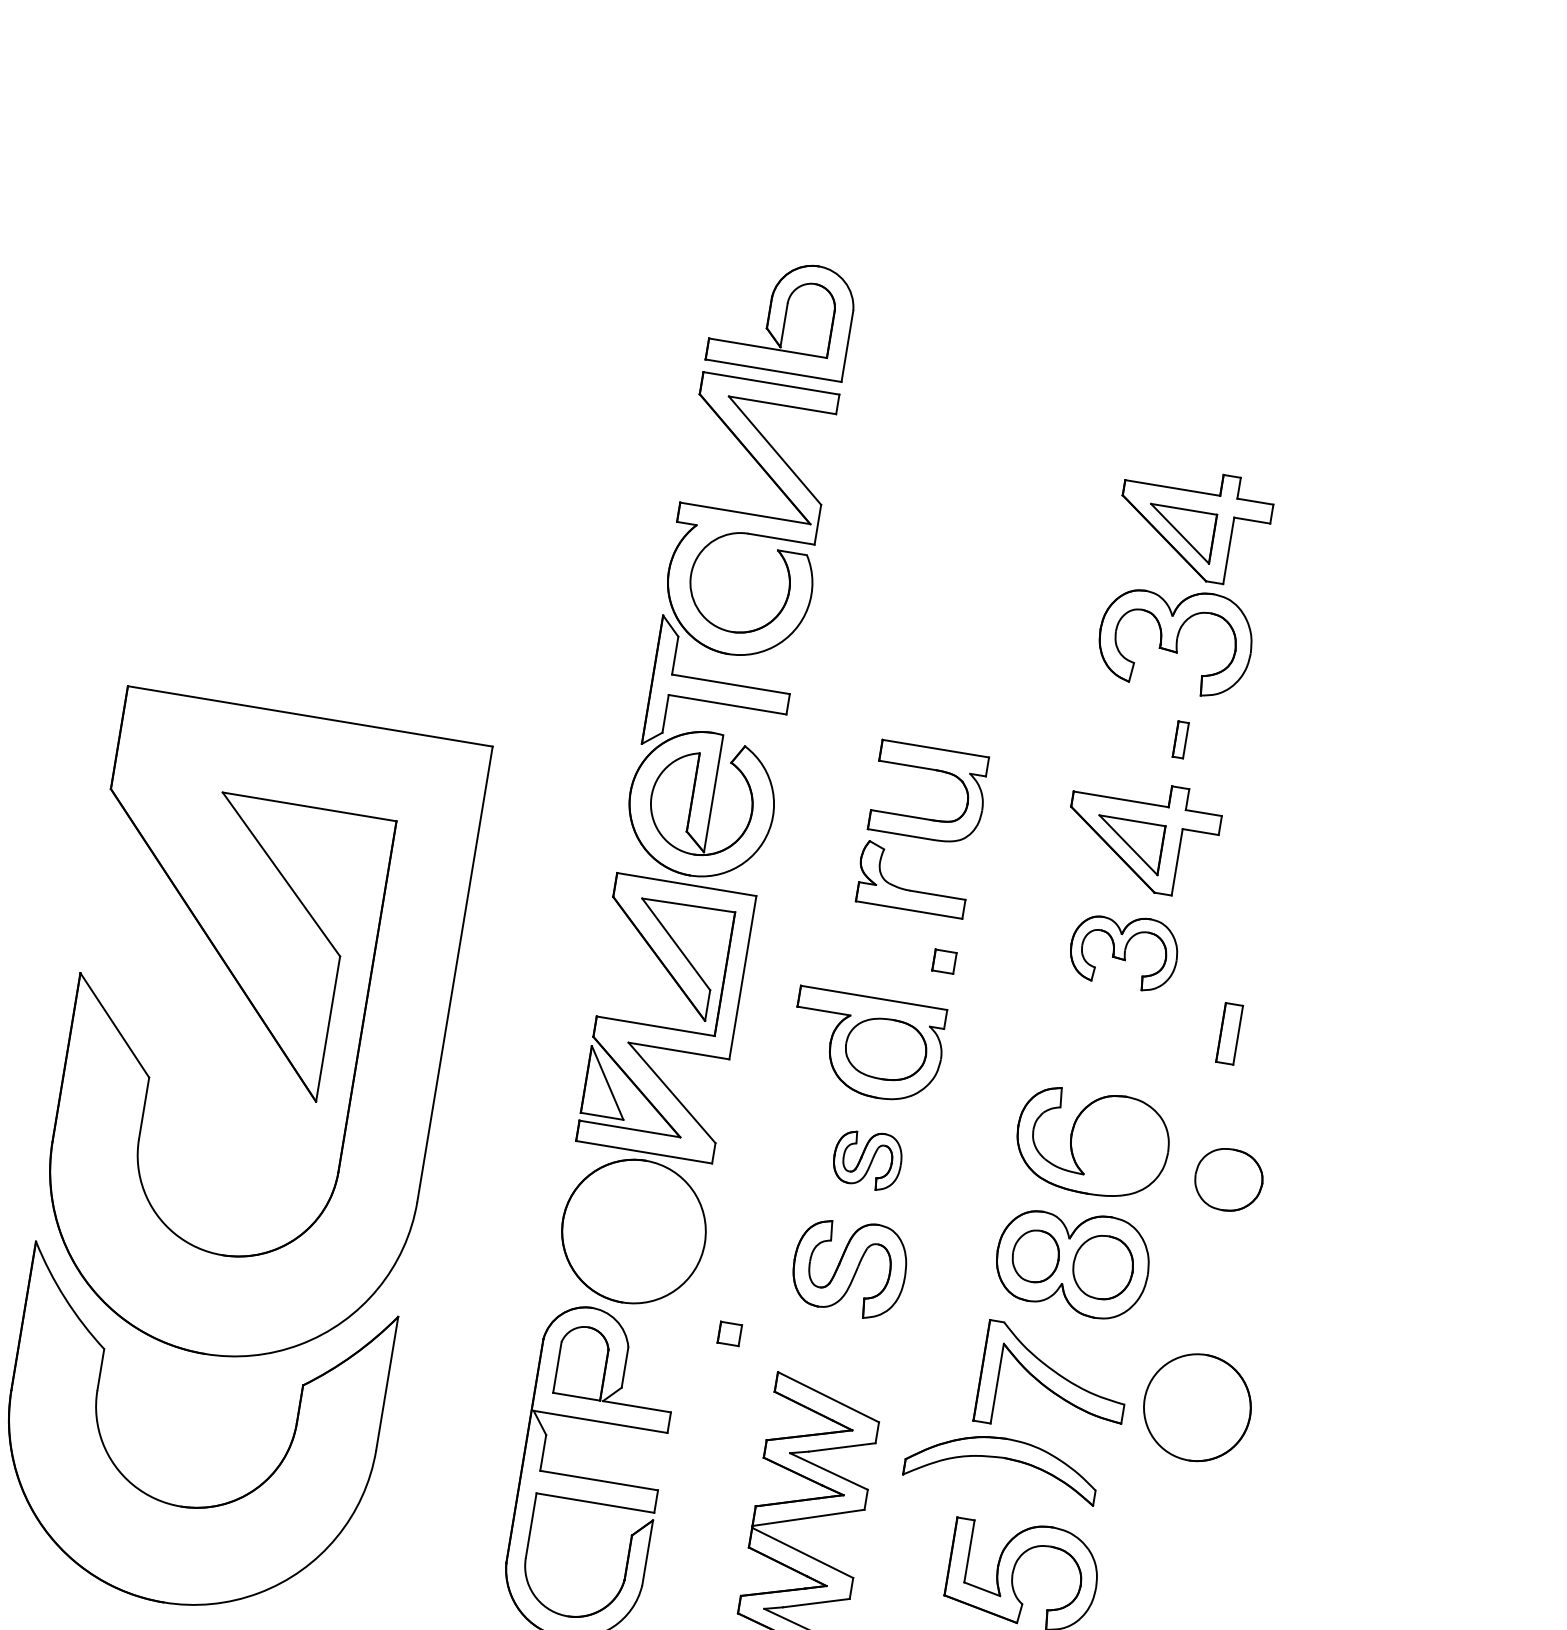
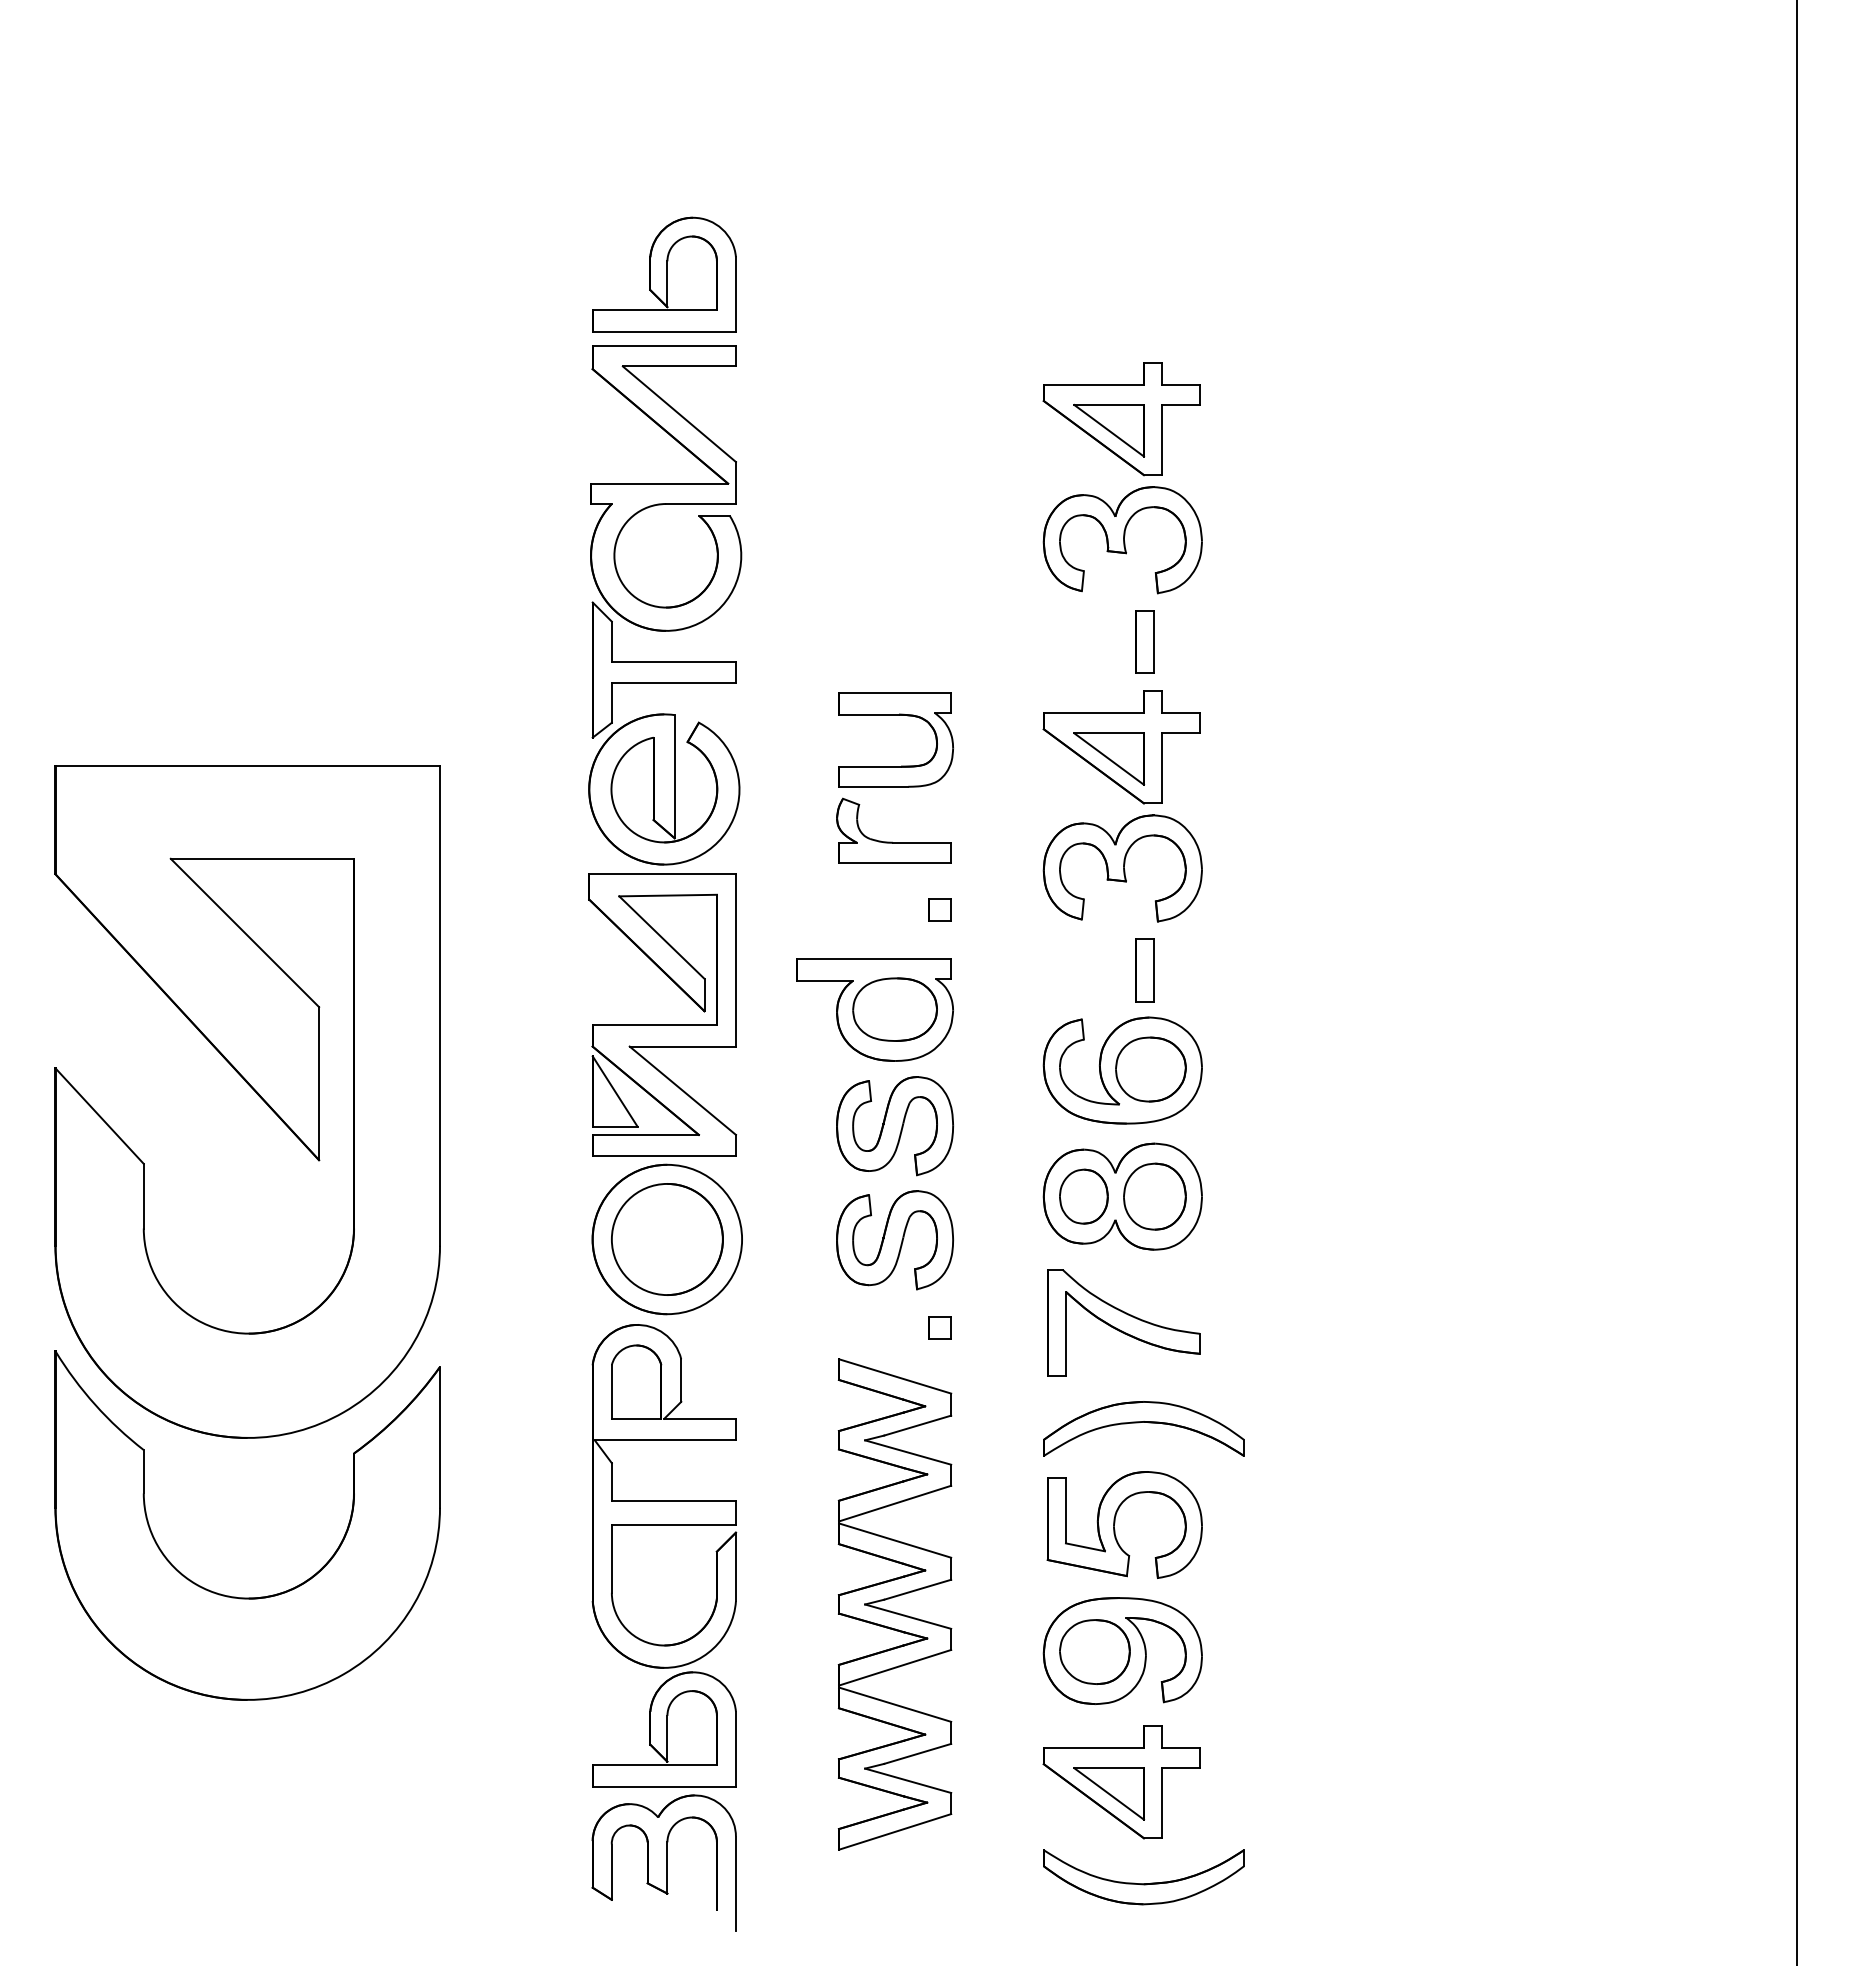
part: (1180, 739) -> (1144, 641), size x1.67
part: (1123, 951) -> (1122, 868), size x1.43
part: (1229, 1033) -> (1144, 970), moved
part: (867, 1160) -> (894, 1126), size x1.67
part: (1228, 1179) -> (1150, 1069), moved
part: (729, 1333) -> (939, 1327), moved
circle: (1197, 1407) -> (667, 1239), moved
part: (1002, 1464) -> (1143, 1428), moved

